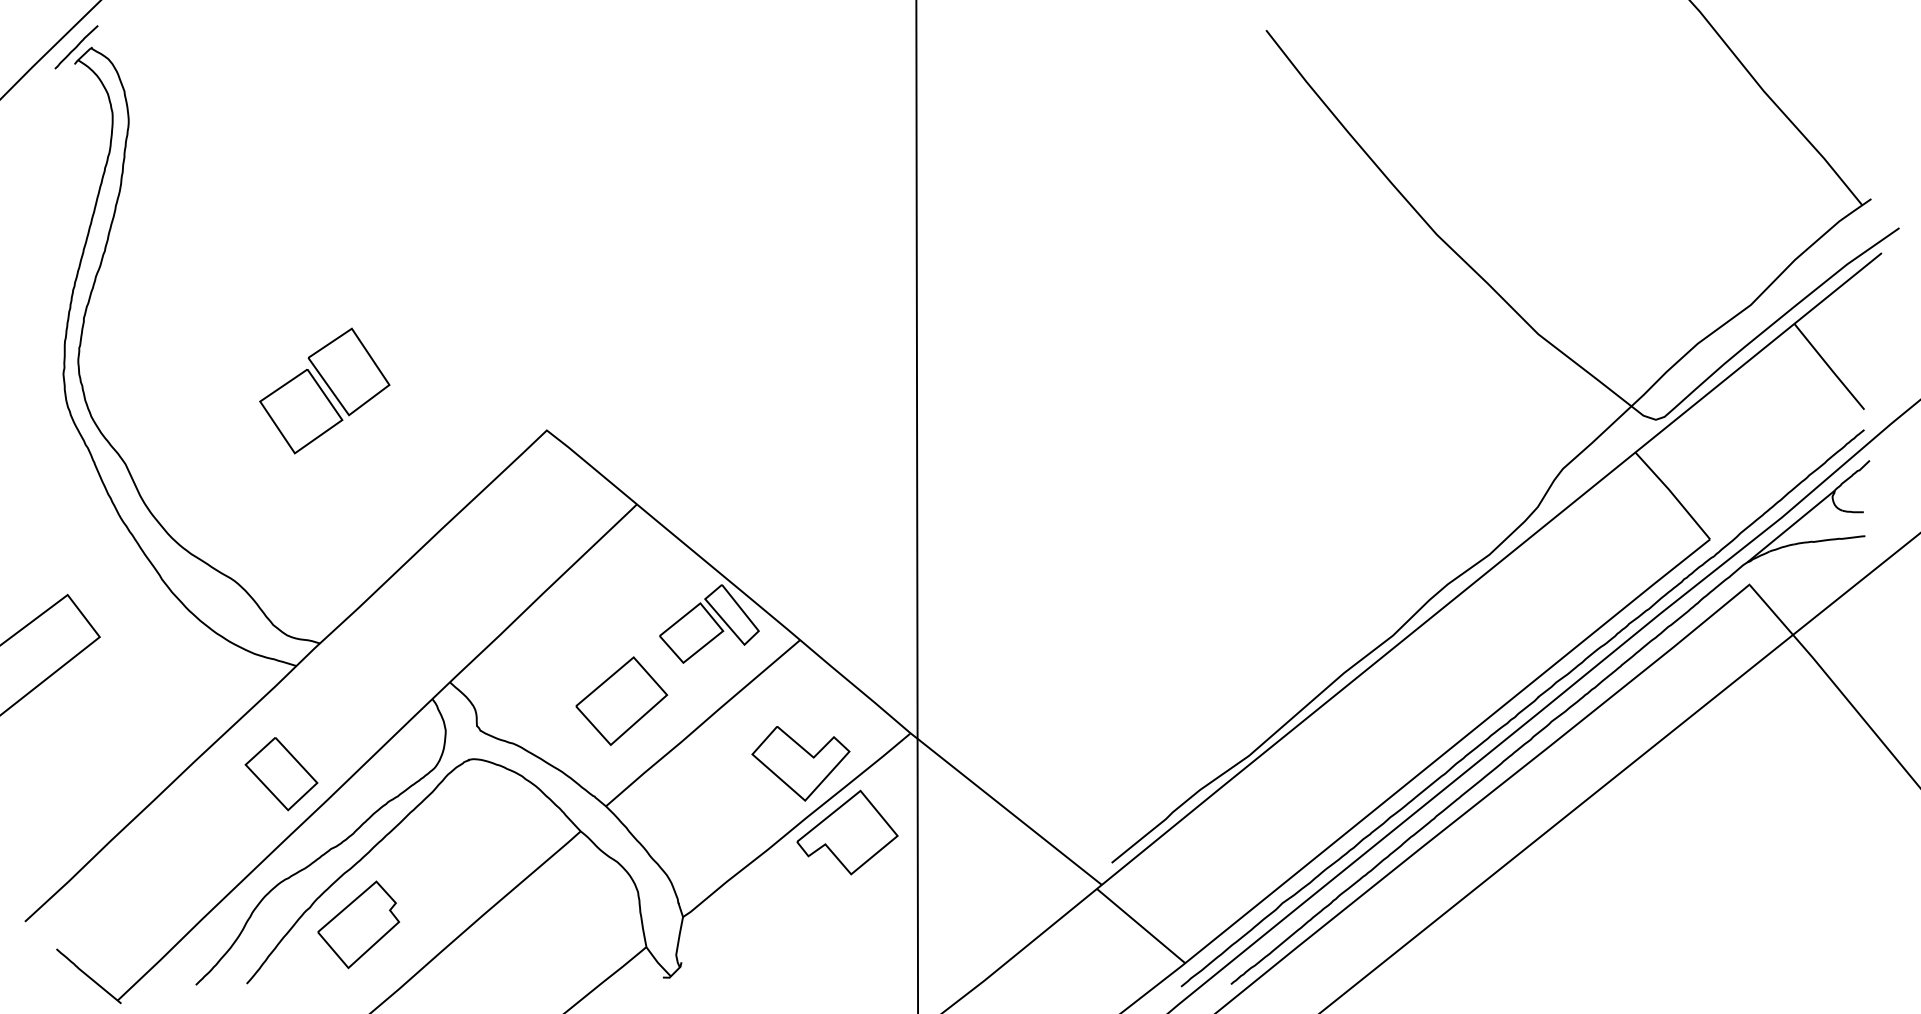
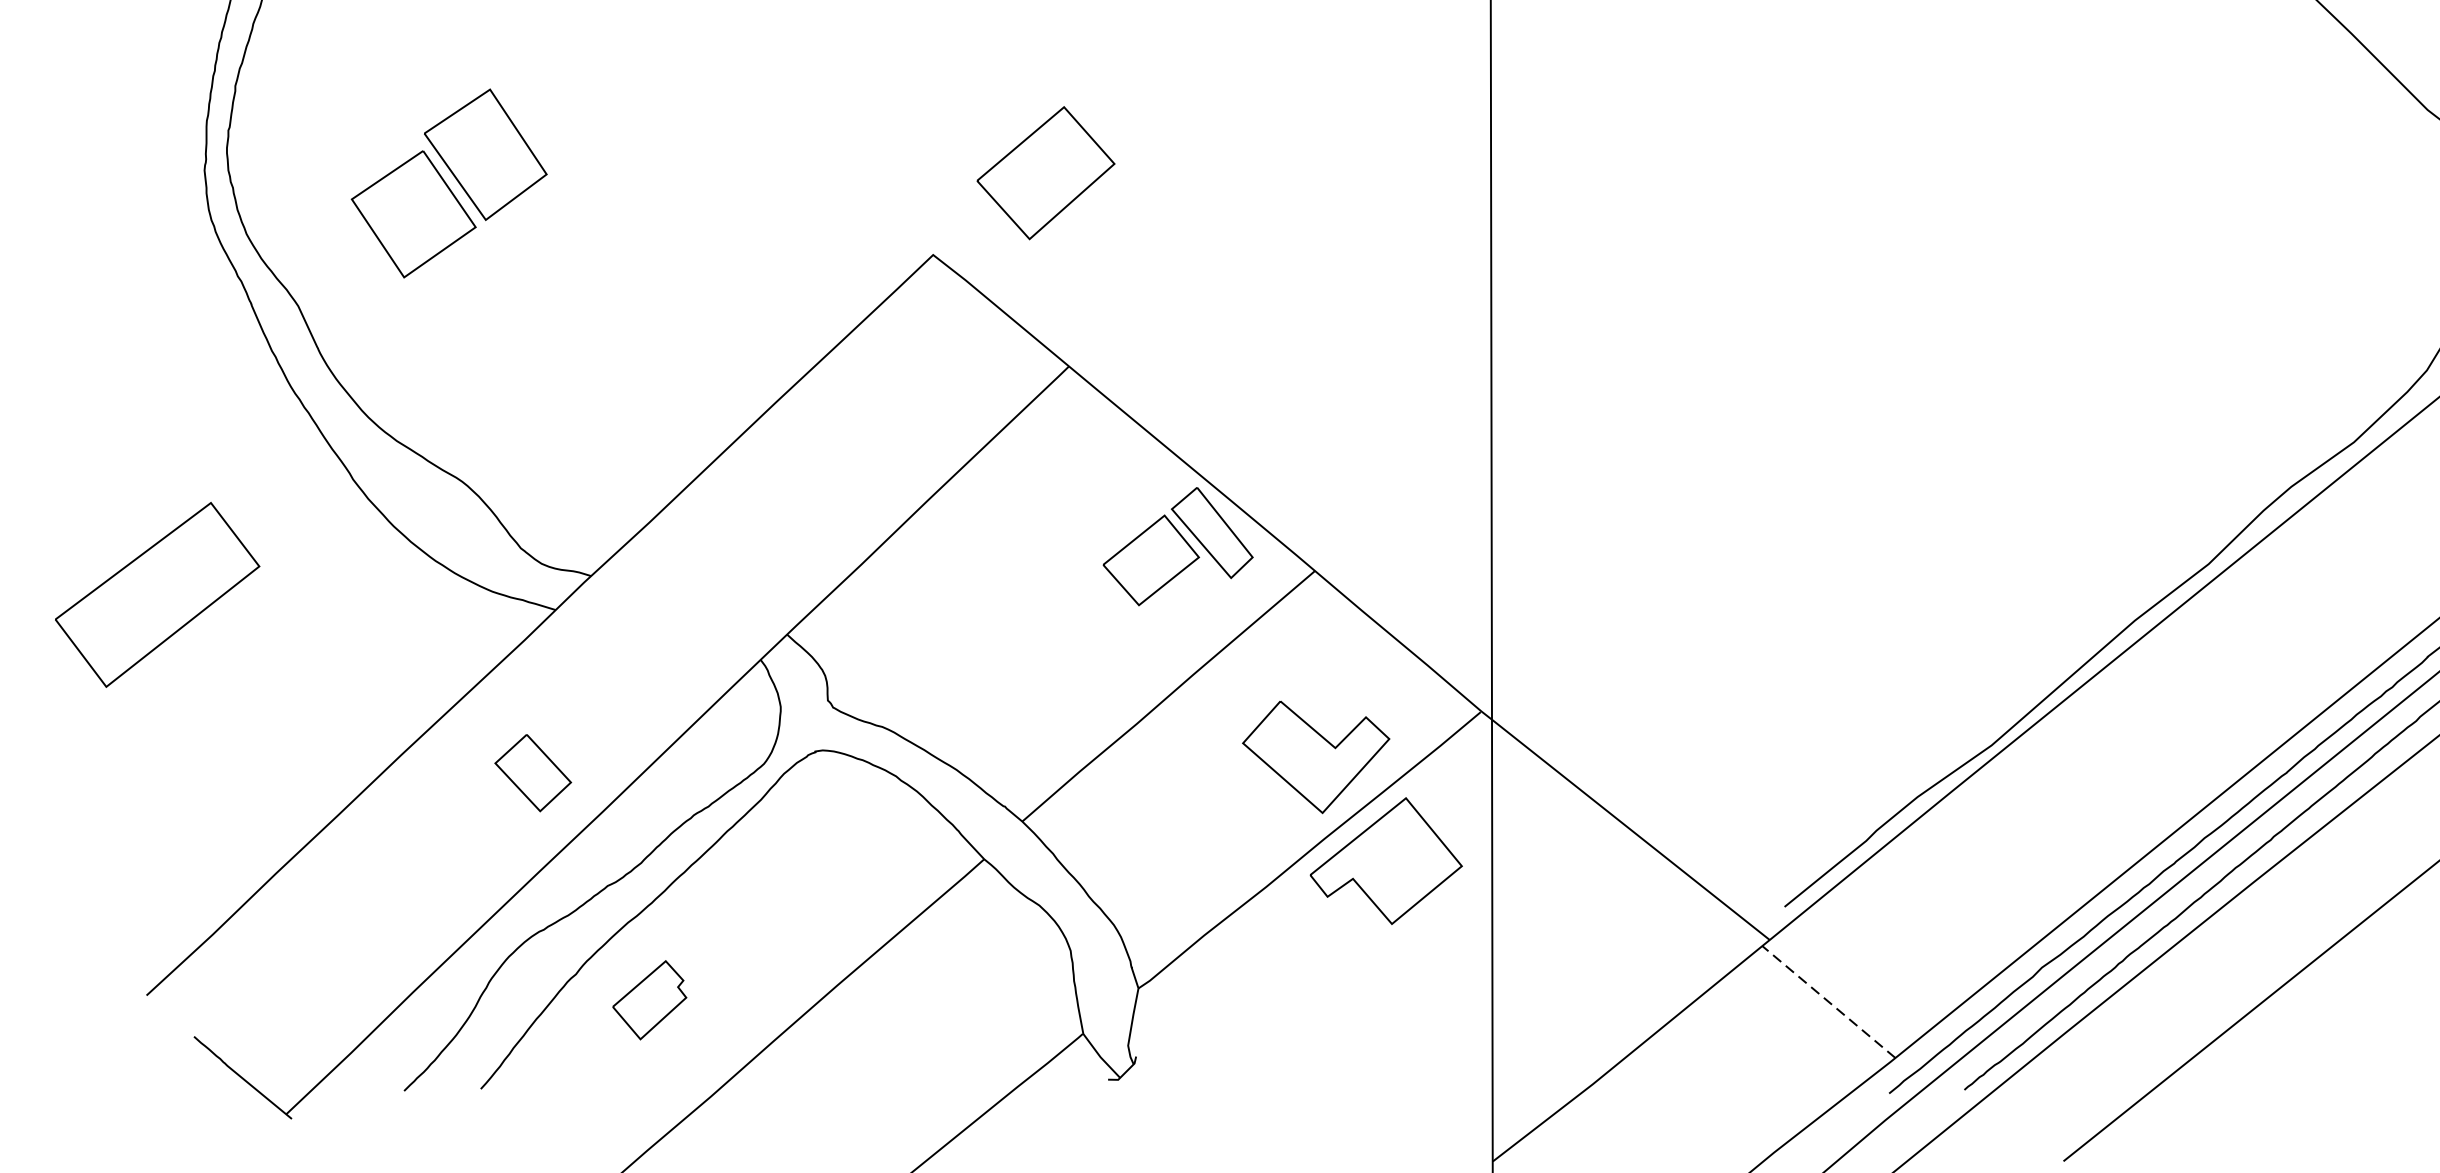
part: (324, 390) -> (448, 182), moved
part: (621, 700) -> (1045, 172), moved
part: (281, 774) -> (533, 773), size x0.7
part: (358, 924) -> (649, 999), size x0.6
line: (1141, 926) -> (1829, 1002), solid -> dashed

